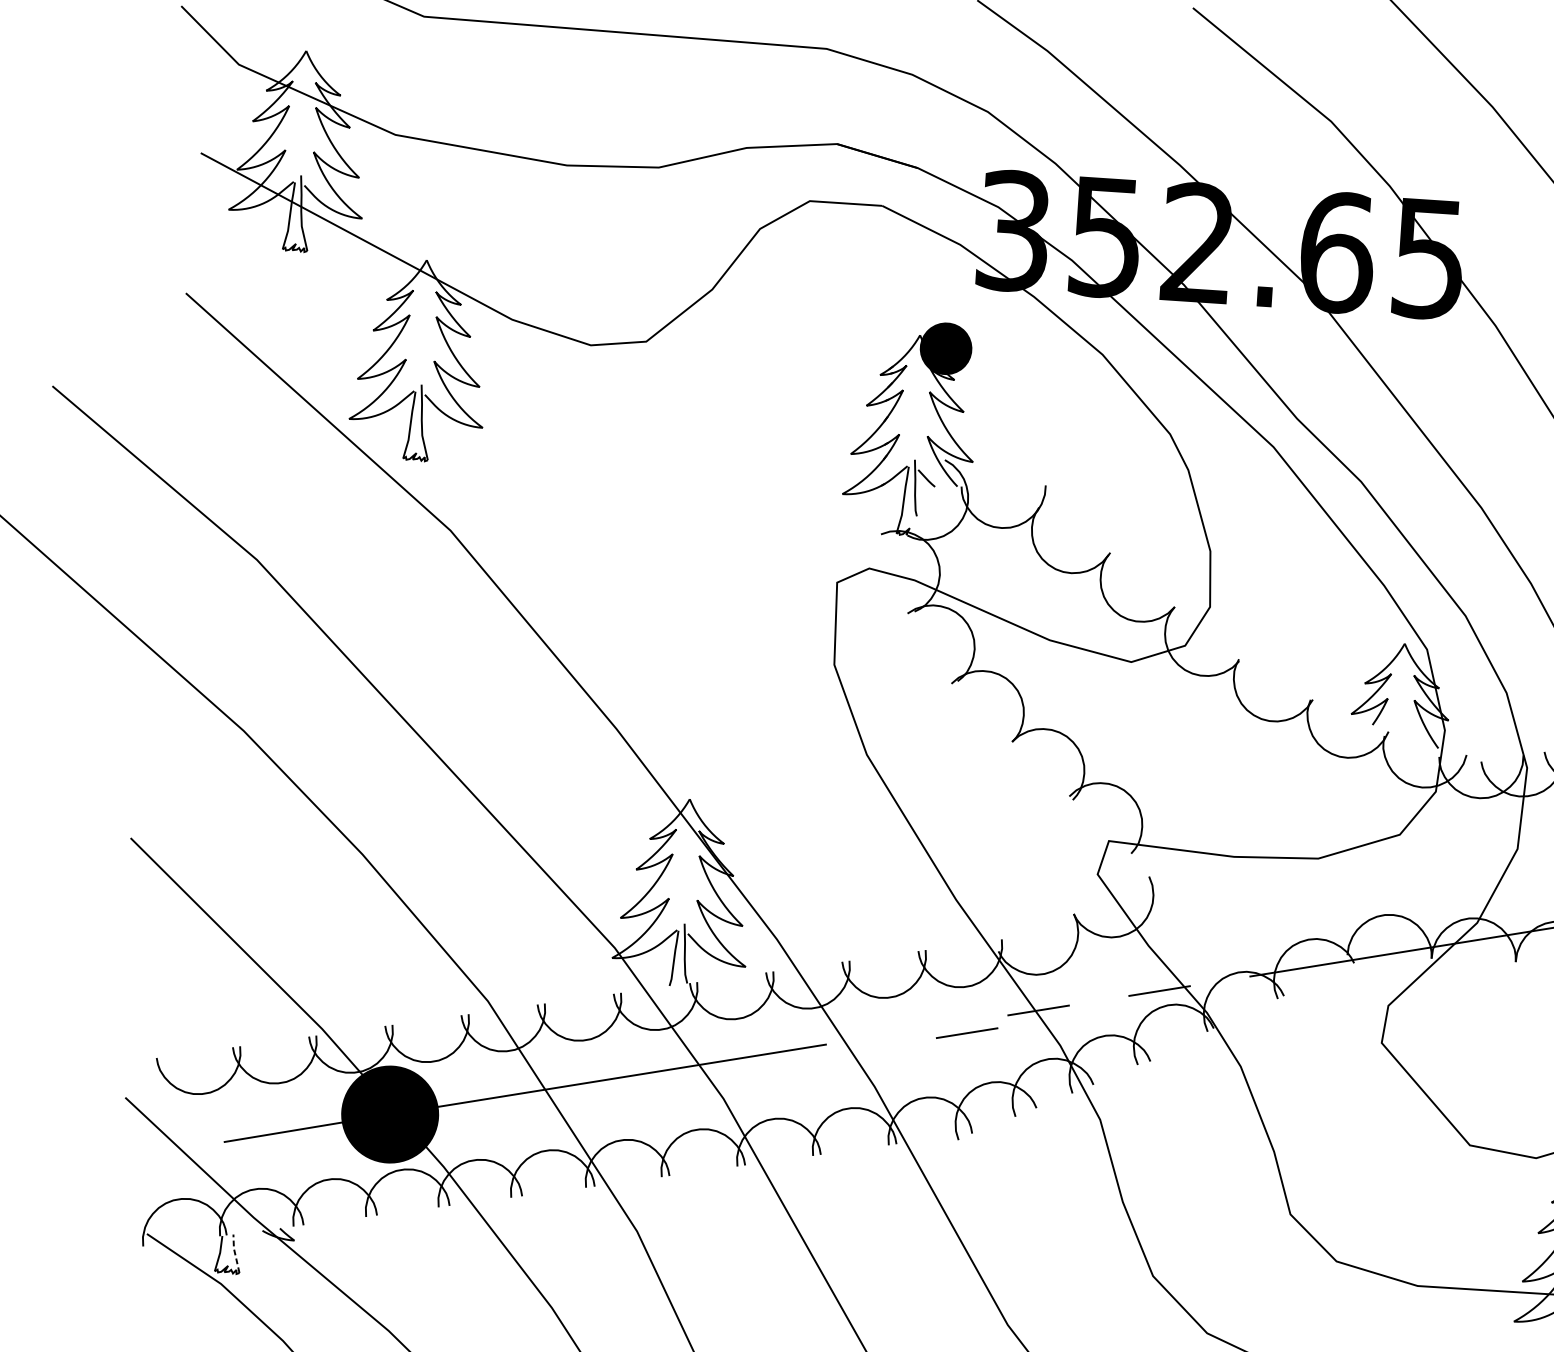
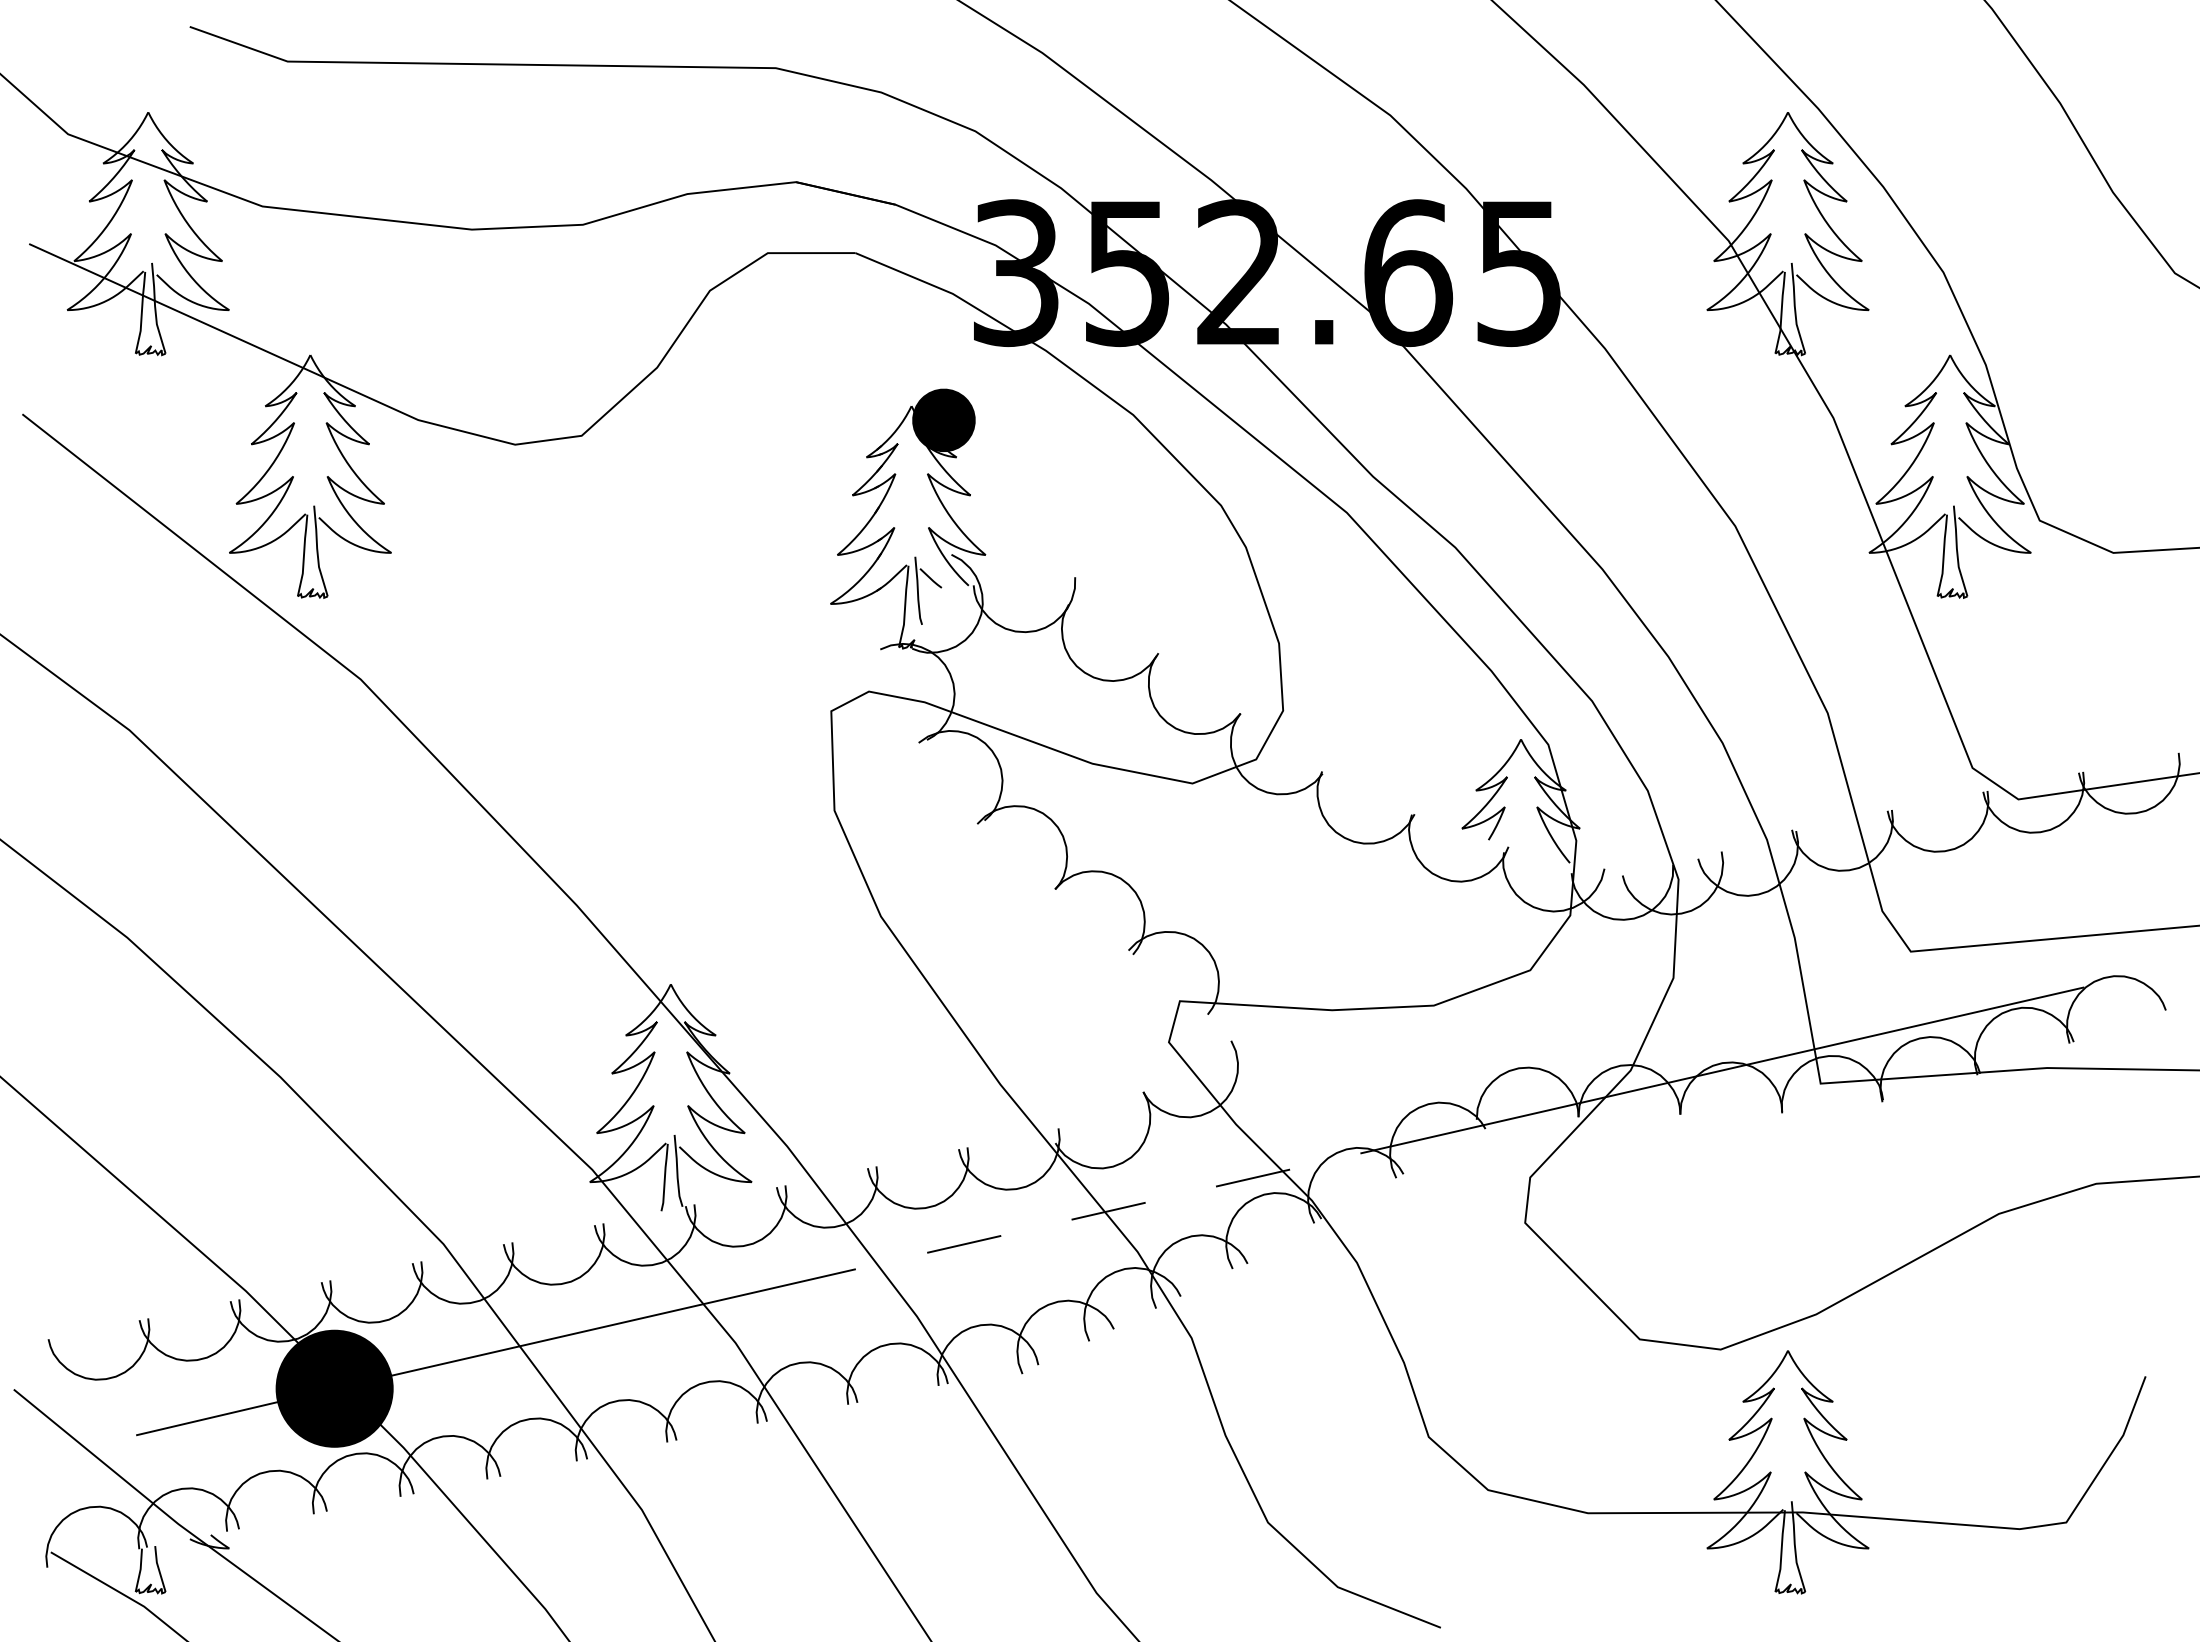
line: (967, 1033) -> (964, 1244), moved
line: (234, 1253) -> (158, 1568), dashed -> solid

